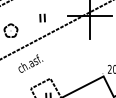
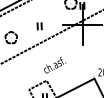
text: (31, 63) -> (55, 65), moved

